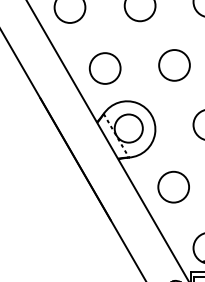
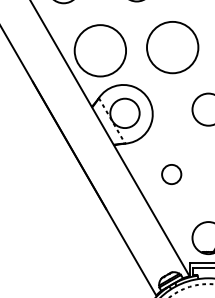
circle: (174, 65) -> (172, 47), size x1.6
circle: (105, 68) -> (100, 50), size x1.6
circle: (173, 187) -> (171, 174), size x0.6

